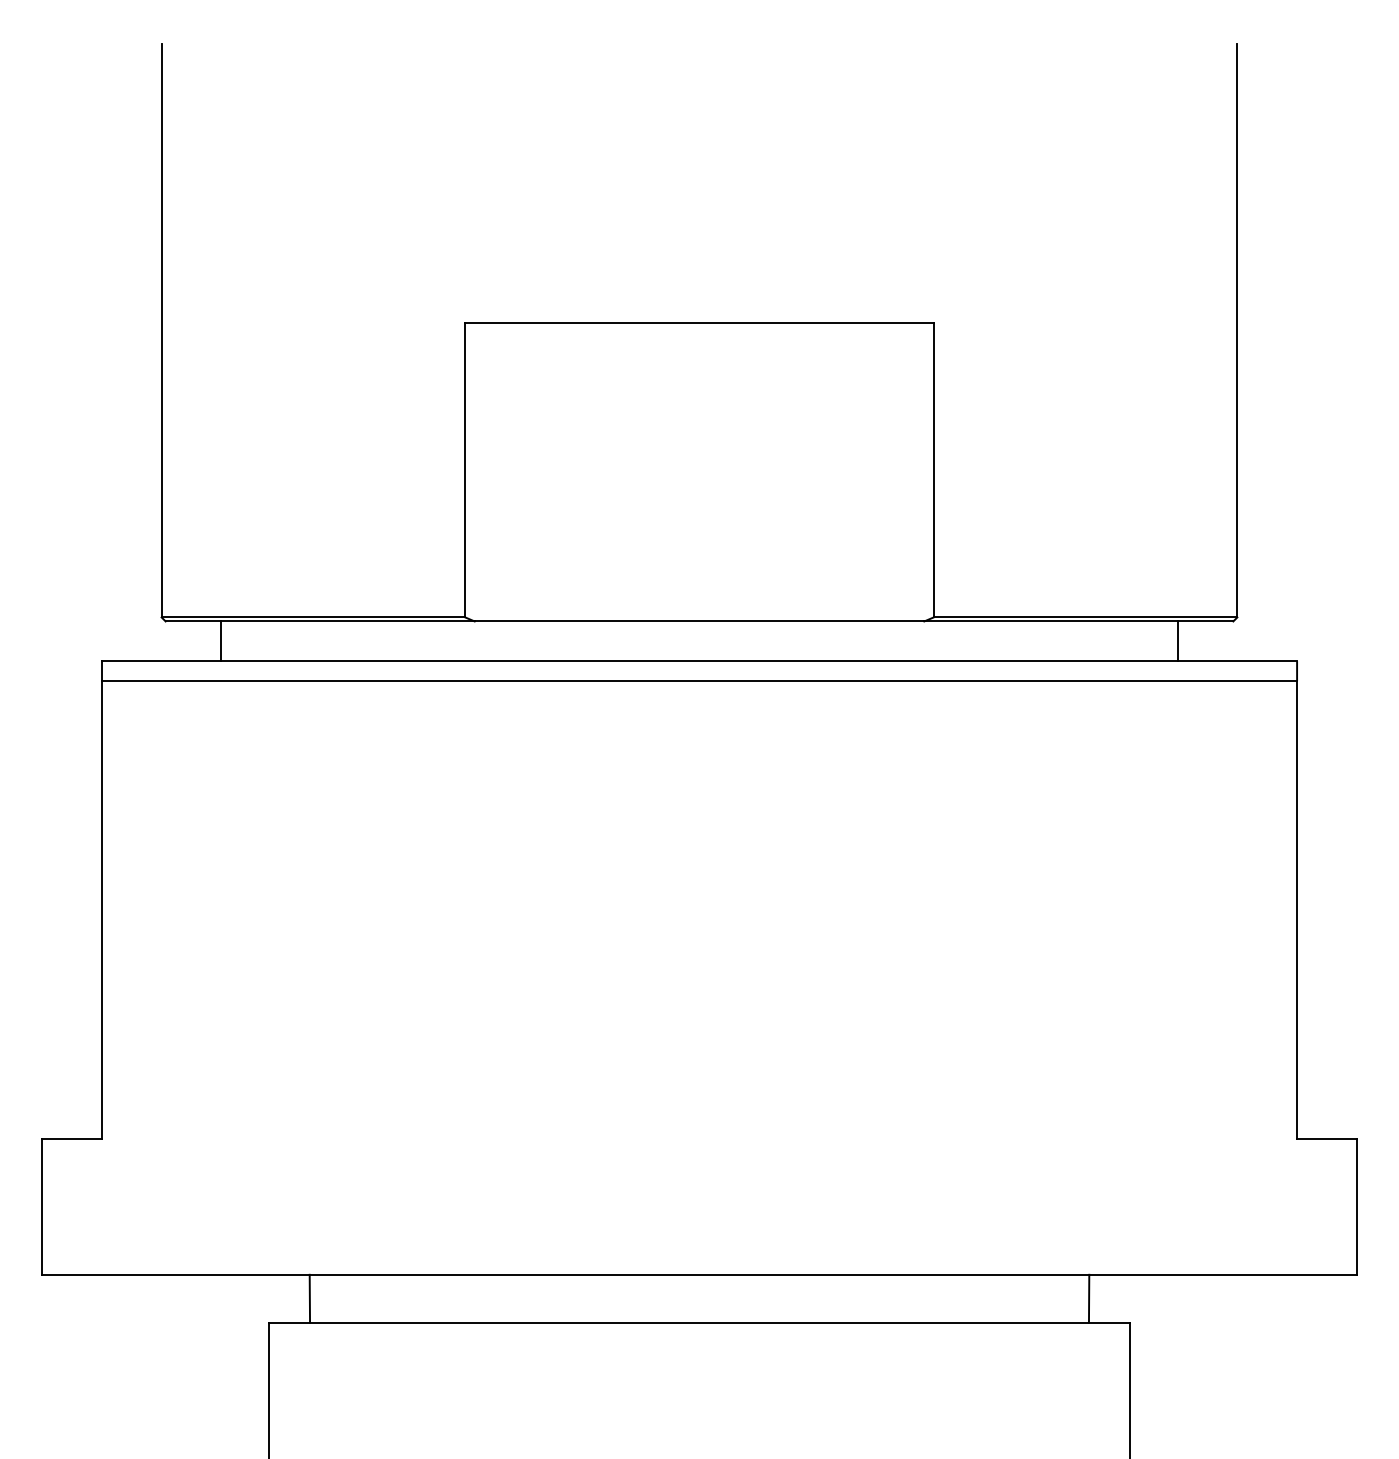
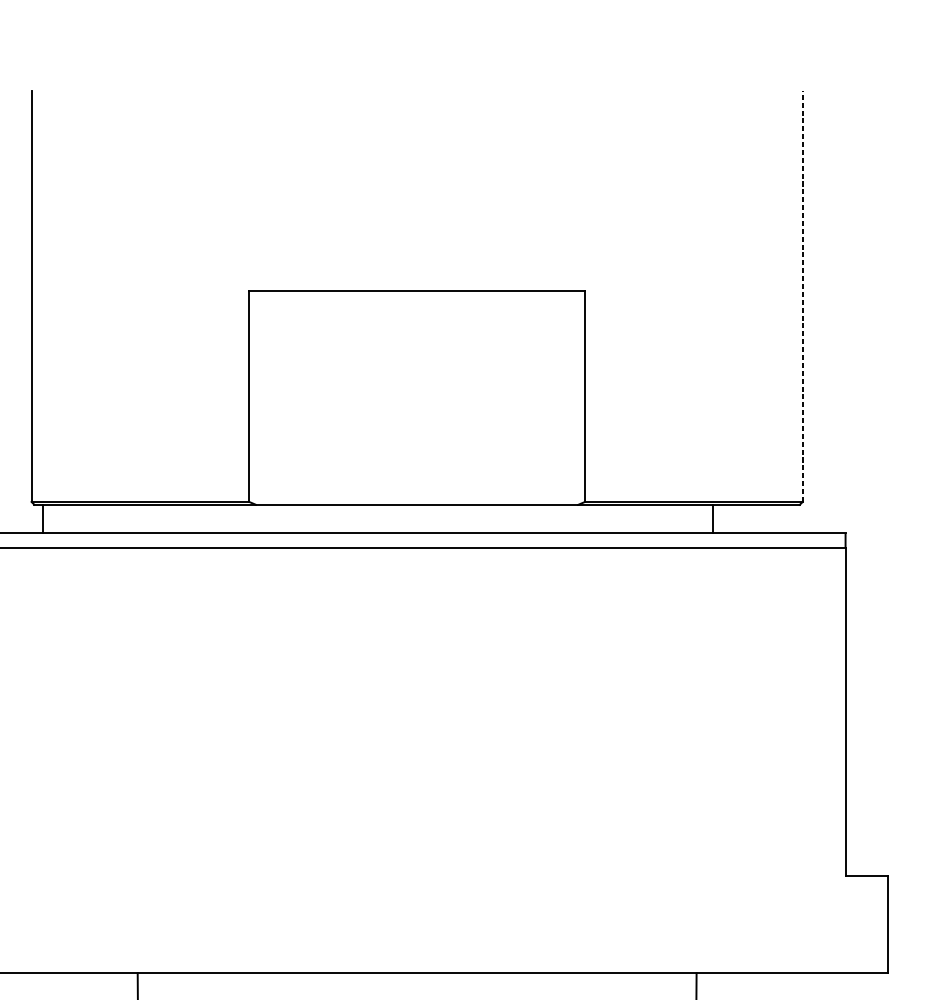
line: (1237, 330) -> (802, 296), solid -> dashed
line: (221, 641) -> (42, 519), moved
line: (1177, 641) -> (712, 519), moved

